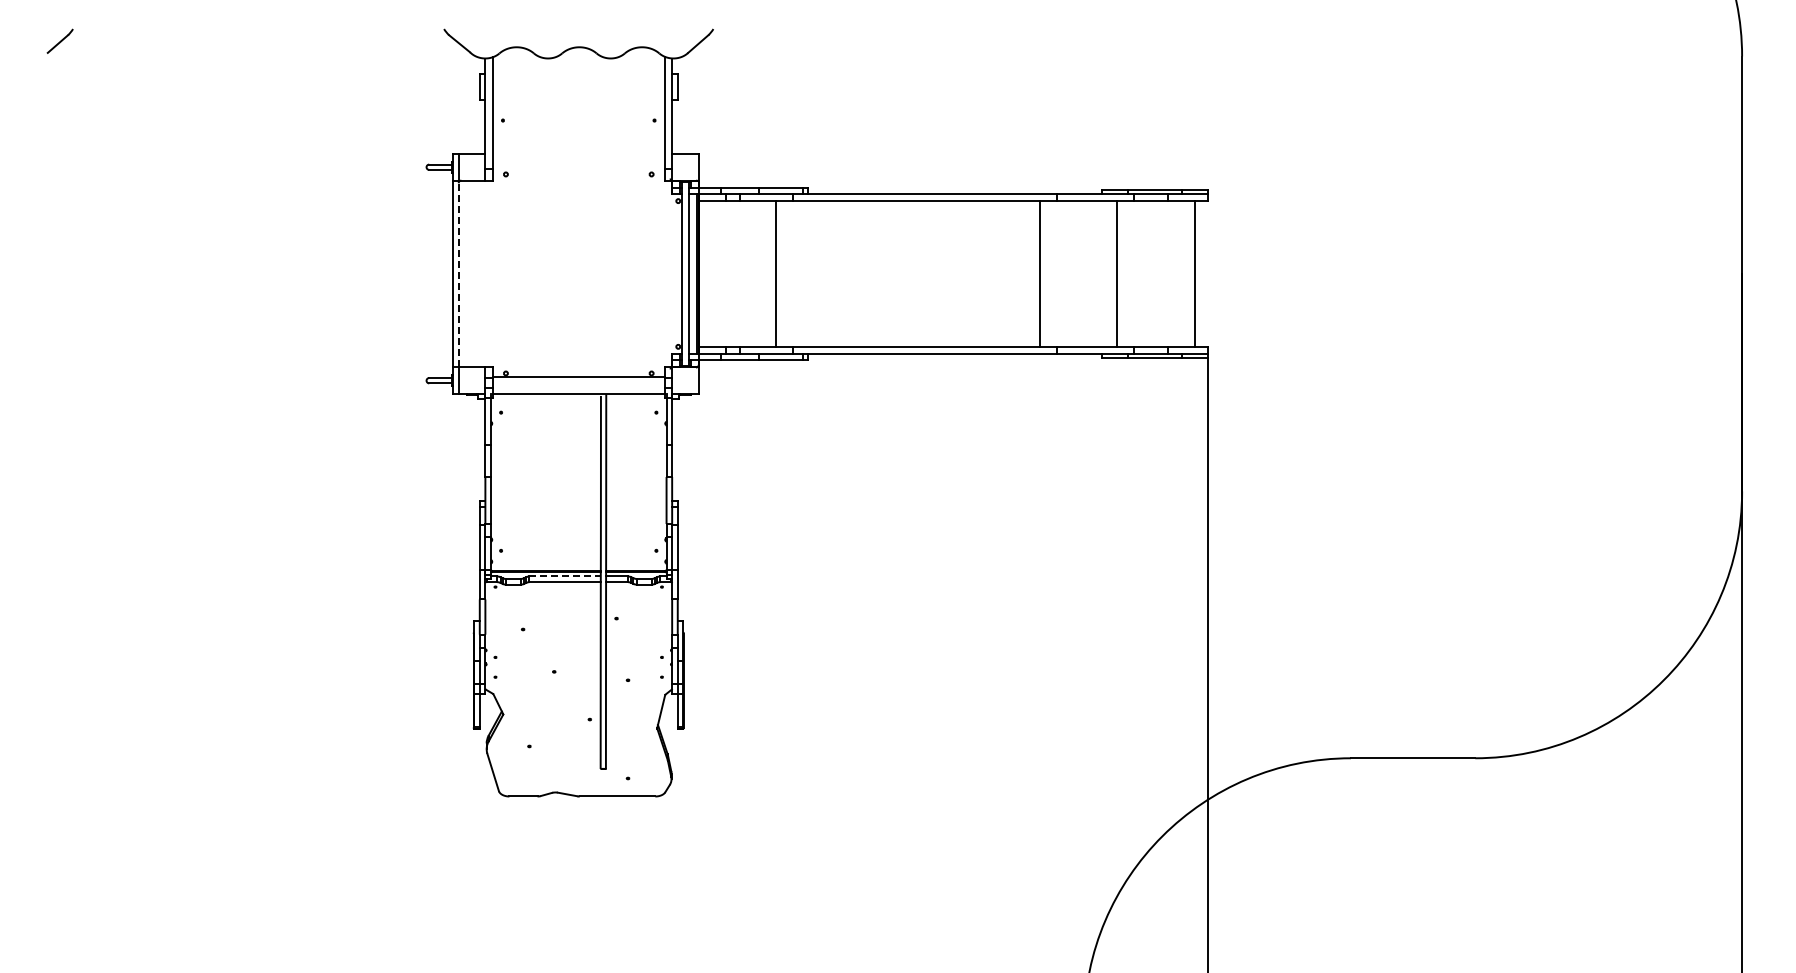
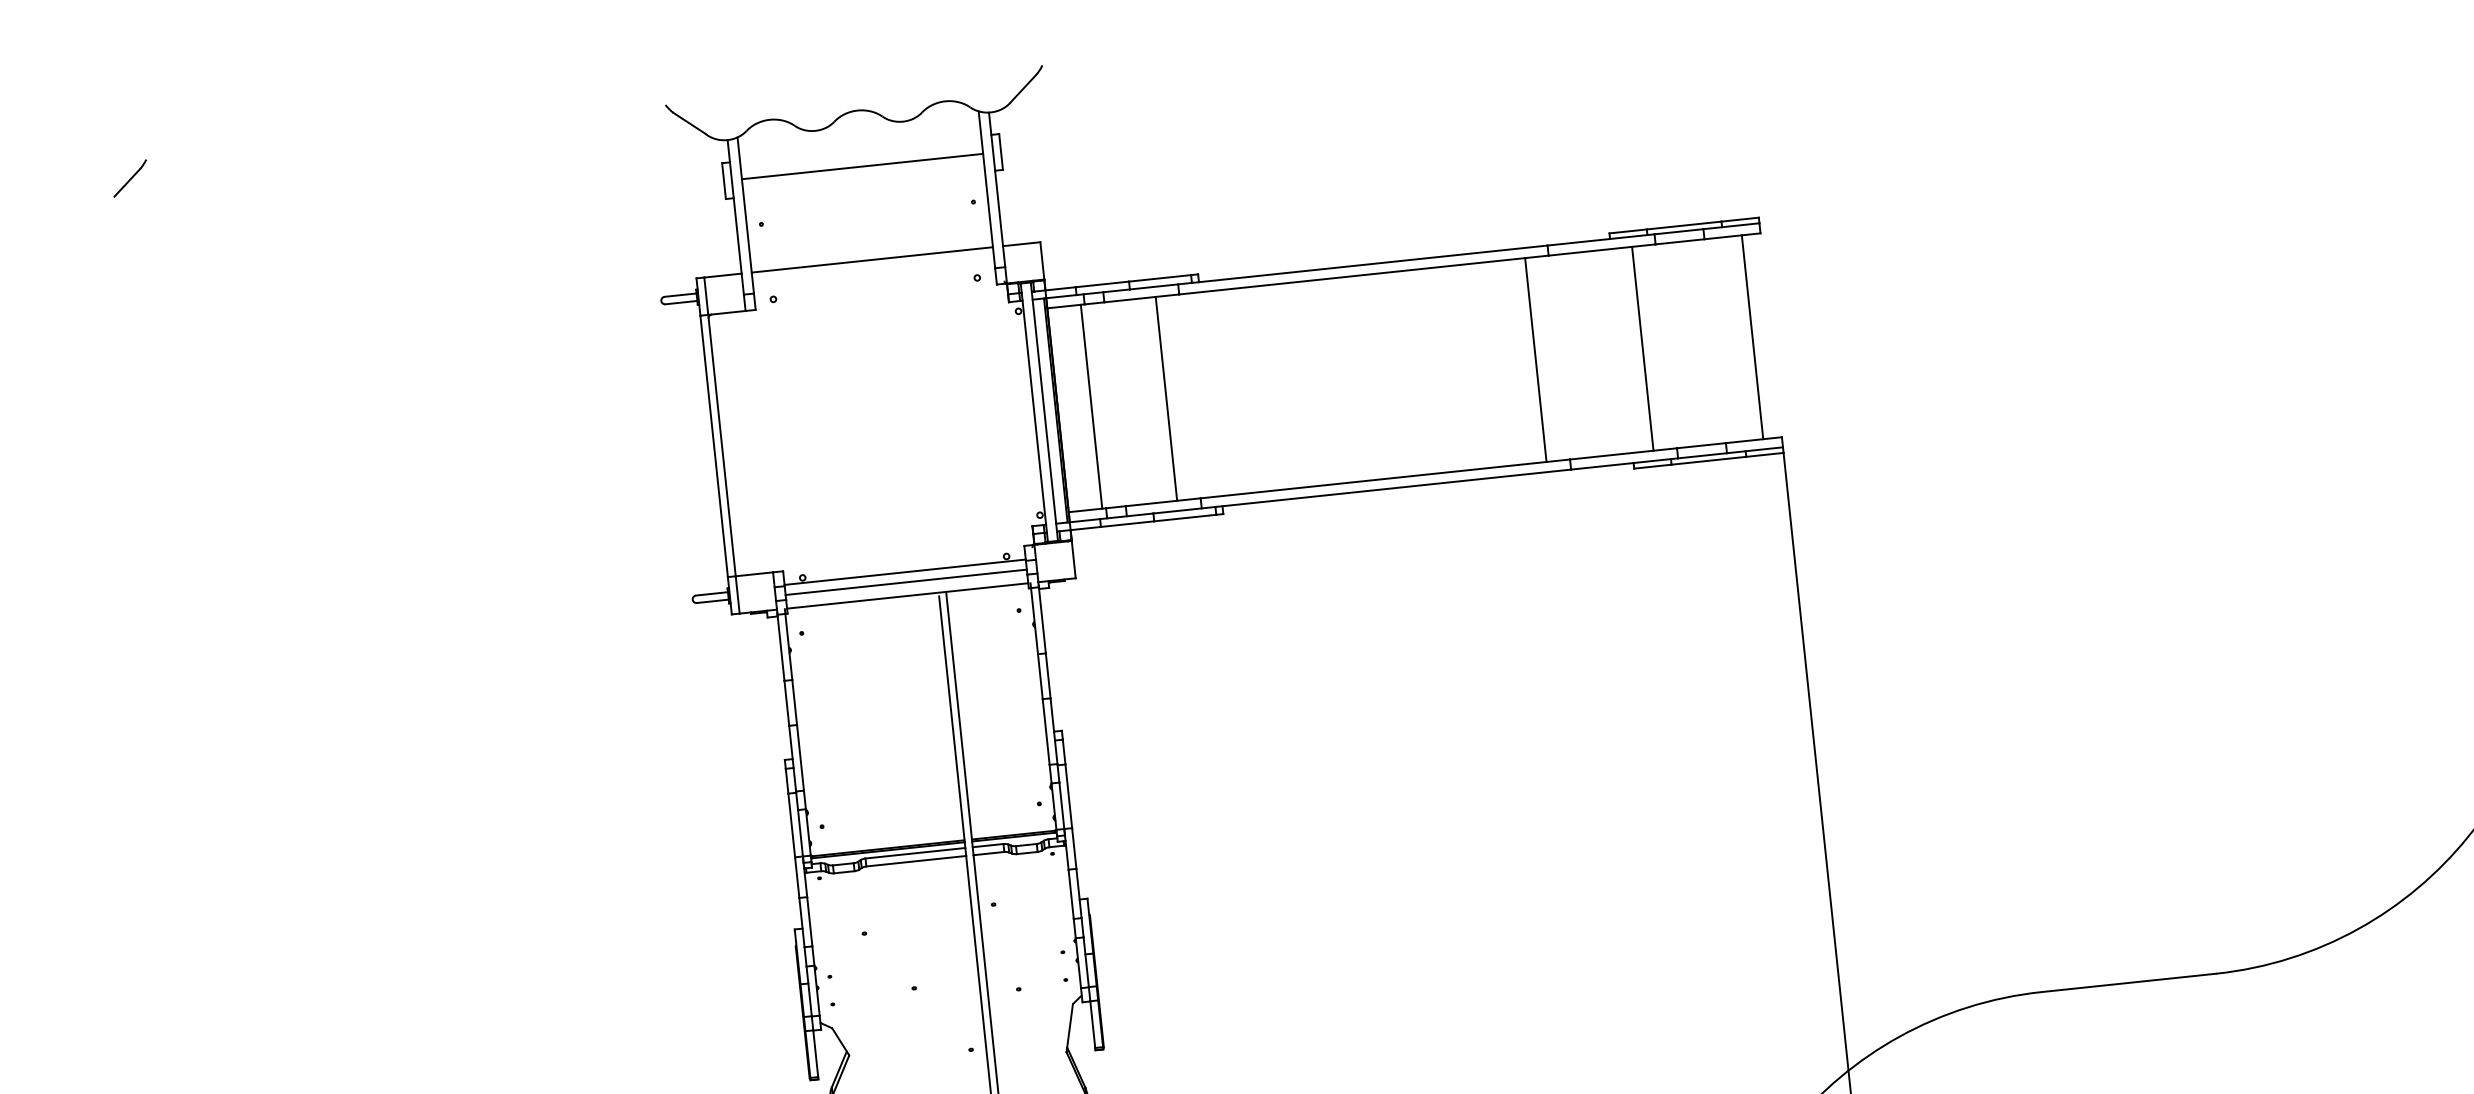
line: (578, 87) -> (862, 167), added
line: (578, 153) -> (871, 259), added
line: (458, 273) -> (721, 444), dashed -> solid
line: (722, 273) -> (1091, 406), added
line: (578, 384) -> (905, 582), added
line: (565, 576) -> (915, 853), dashed -> solid

